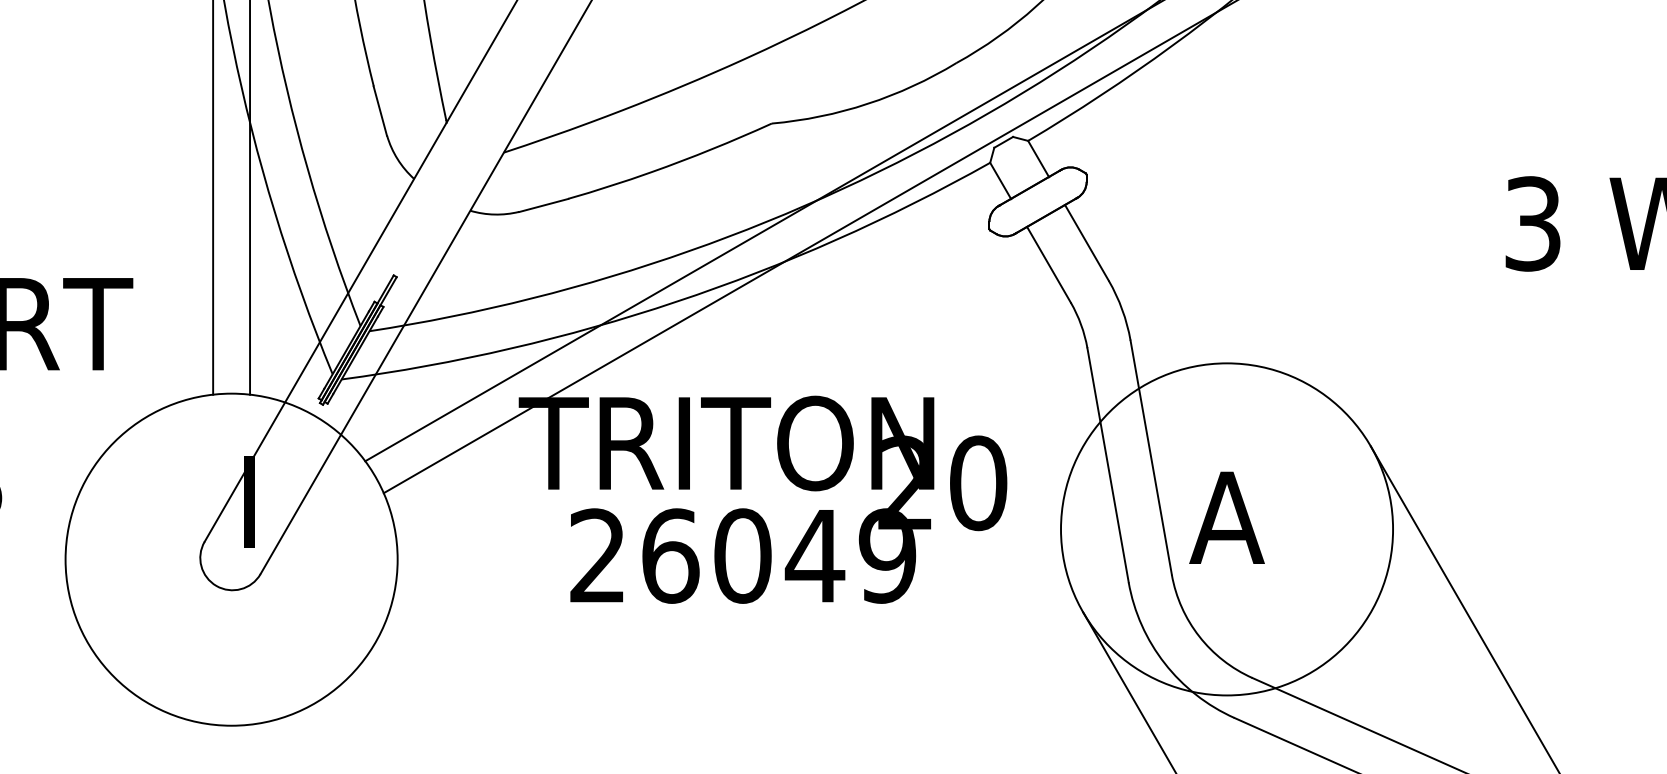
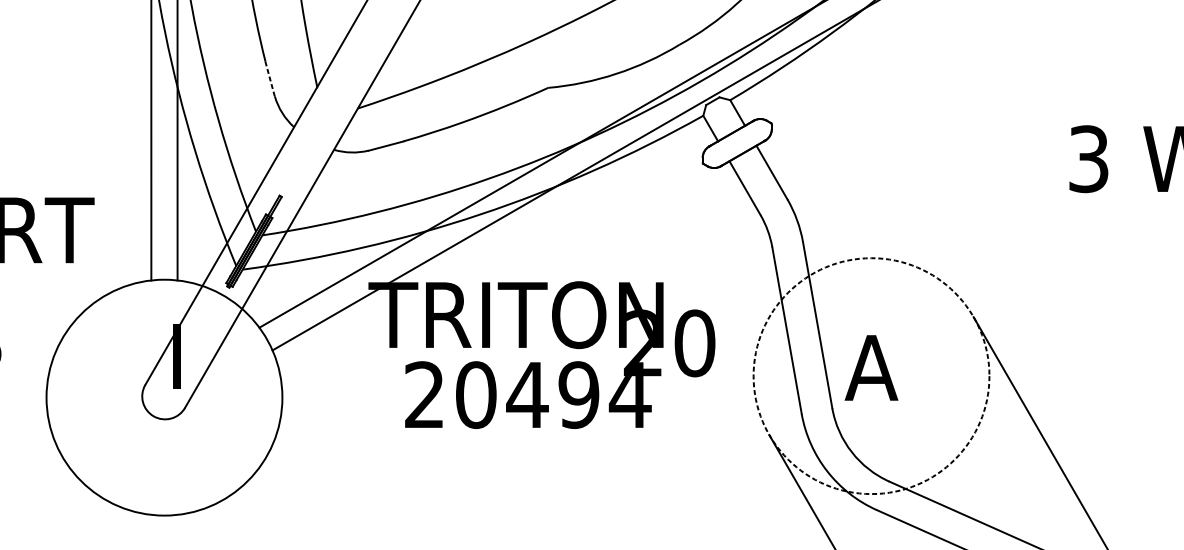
line: (380, 111) -> (270, 79), solid -> dashed
circle: (1227, 529) -> (871, 376), solid -> dashed
text: (779, 555) -> (553, 394), 26049 -> 20494

